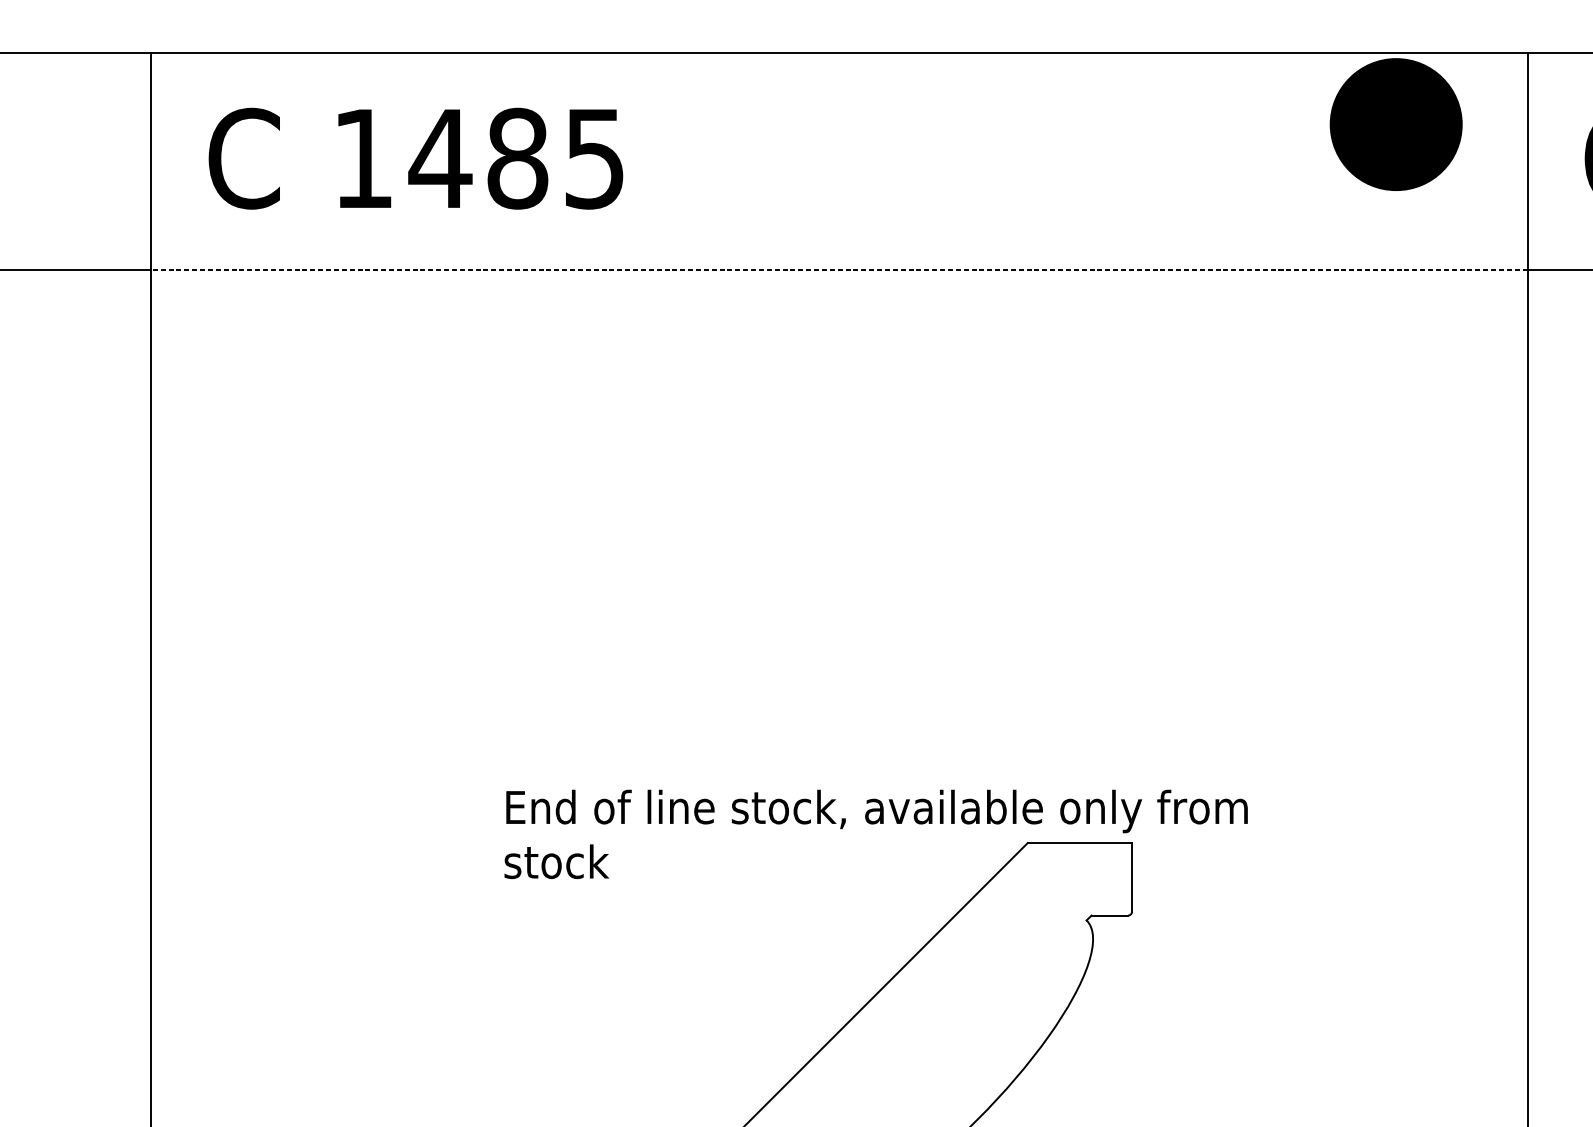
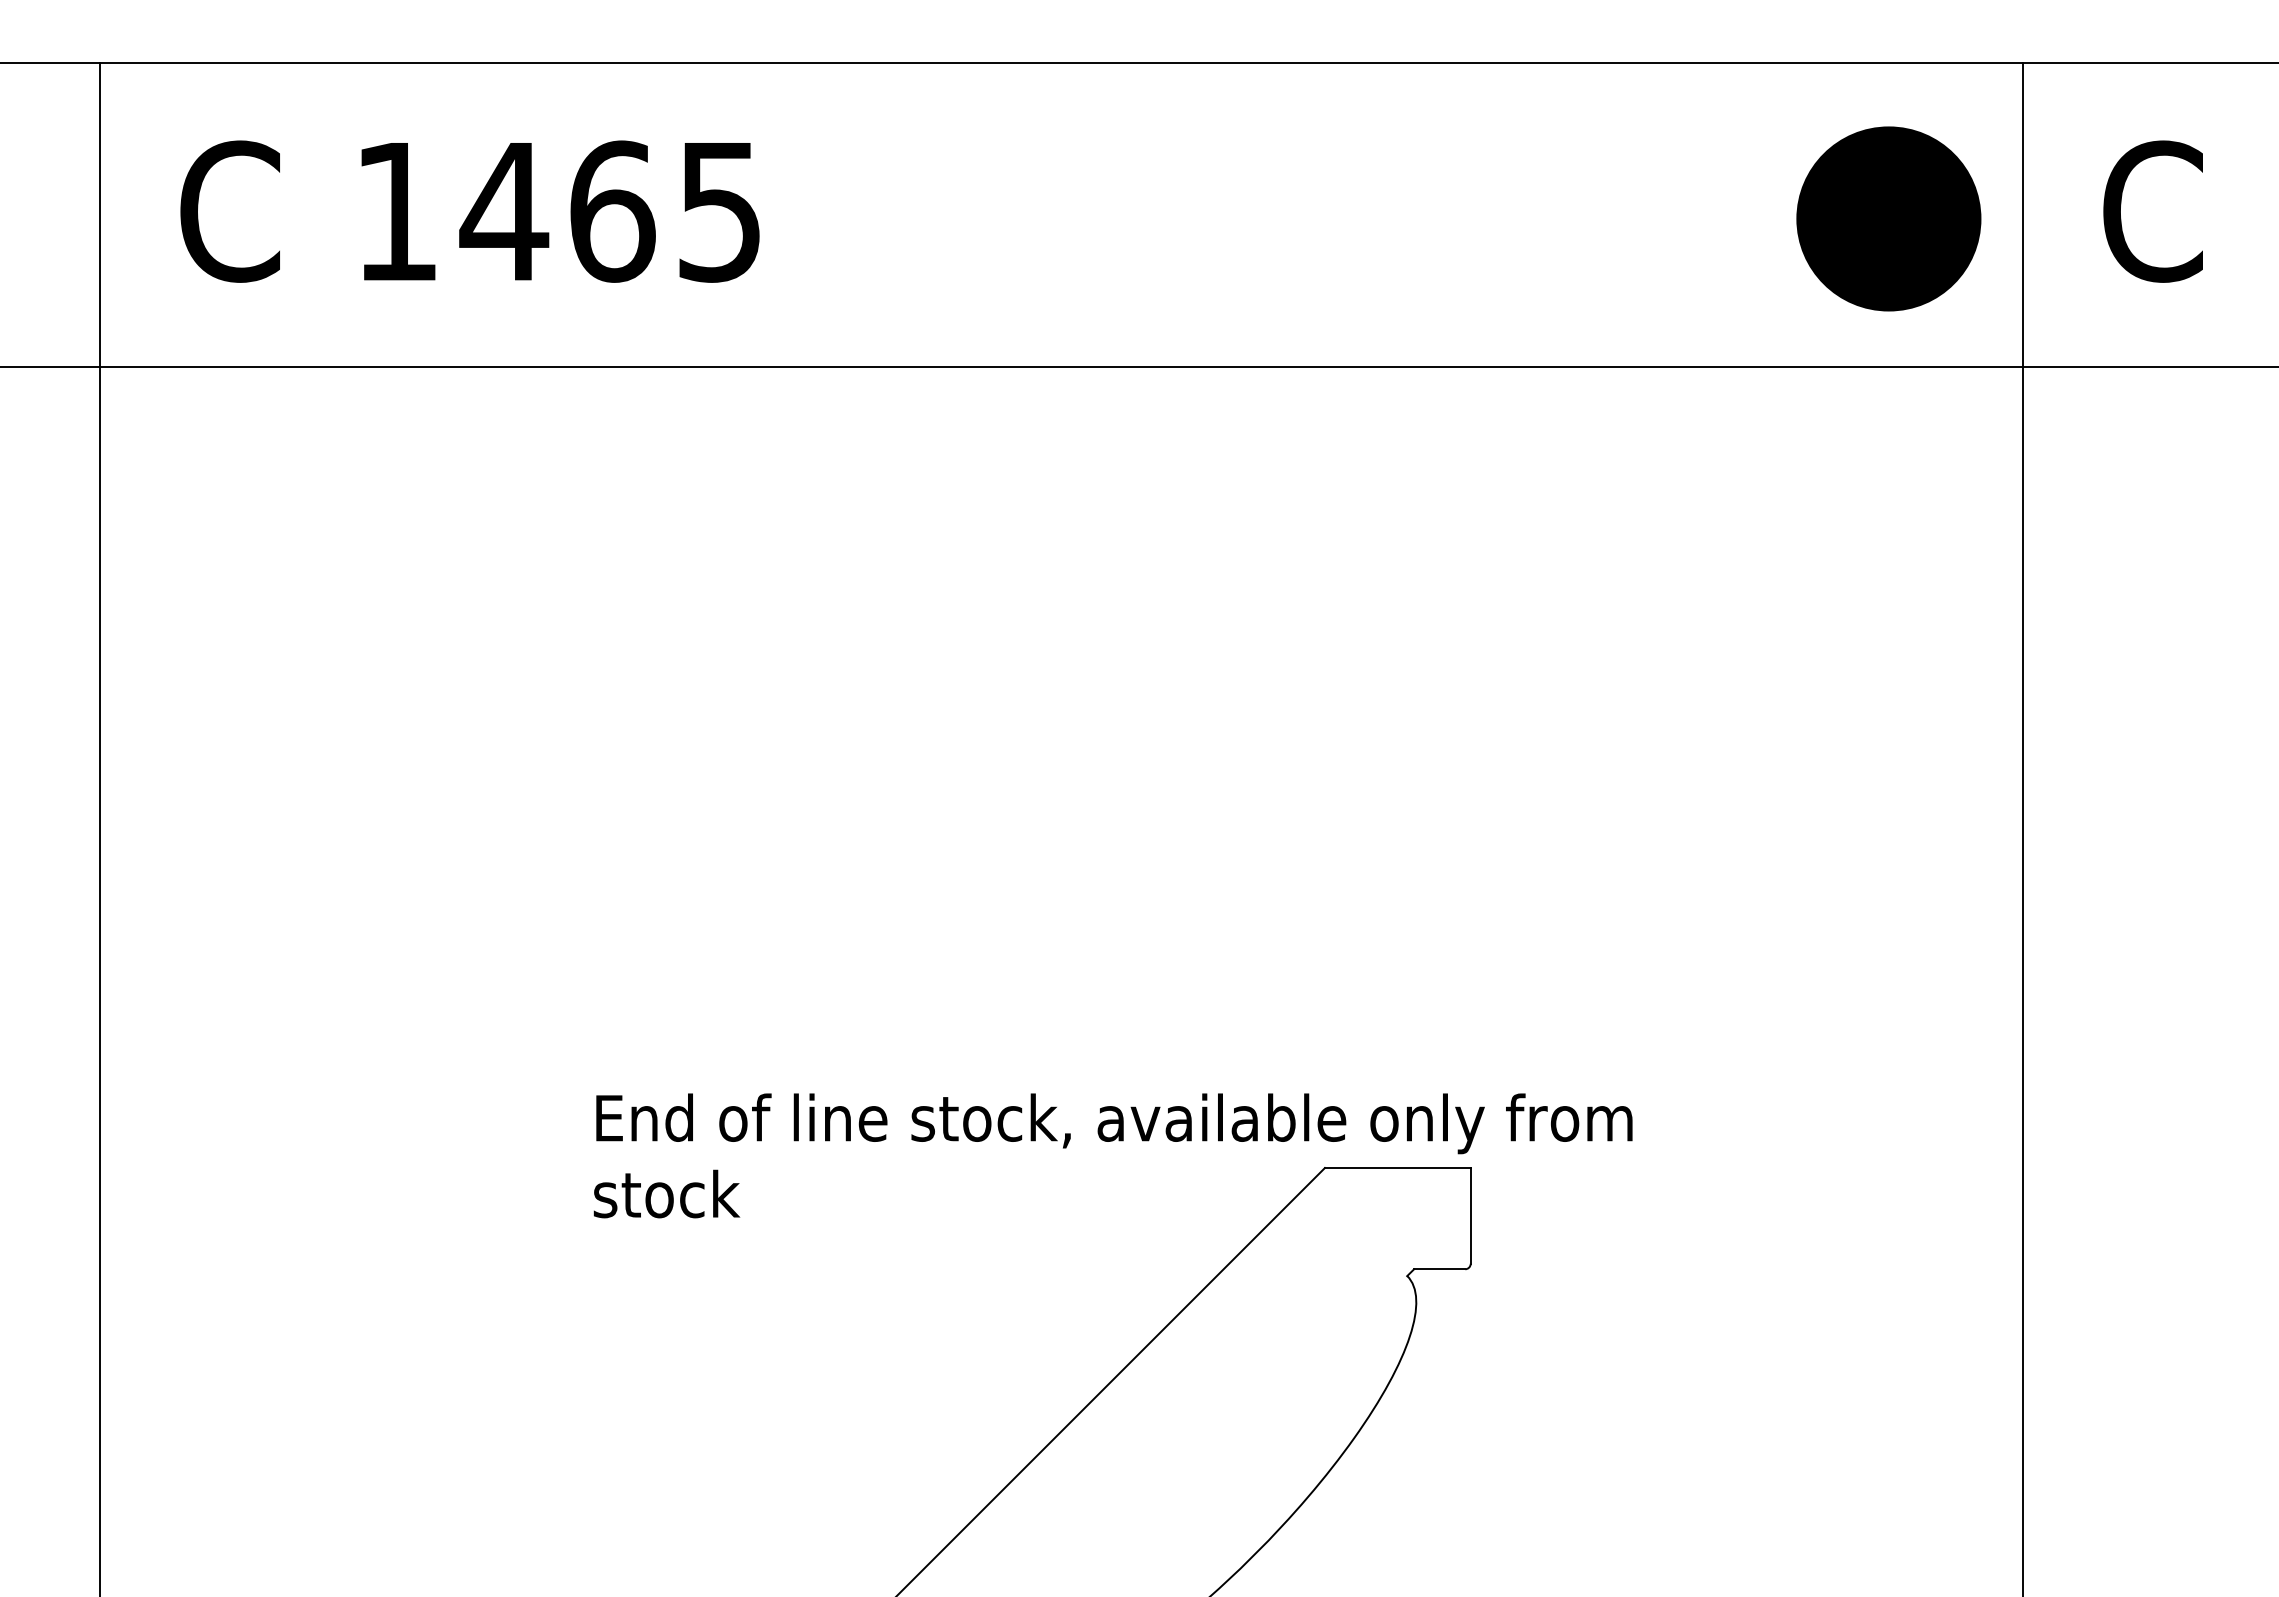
part: (1395, 124) -> (1888, 218), moved
text: (517, 158) -> (612, 211), 1485 -> 1465
line: (839, 269) -> (1061, 366), dashed -> solid

